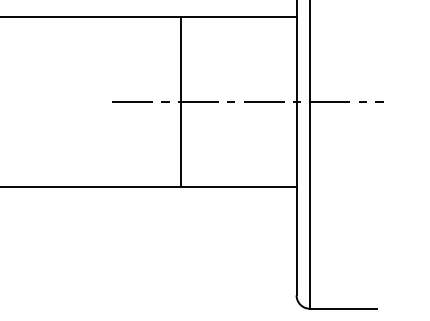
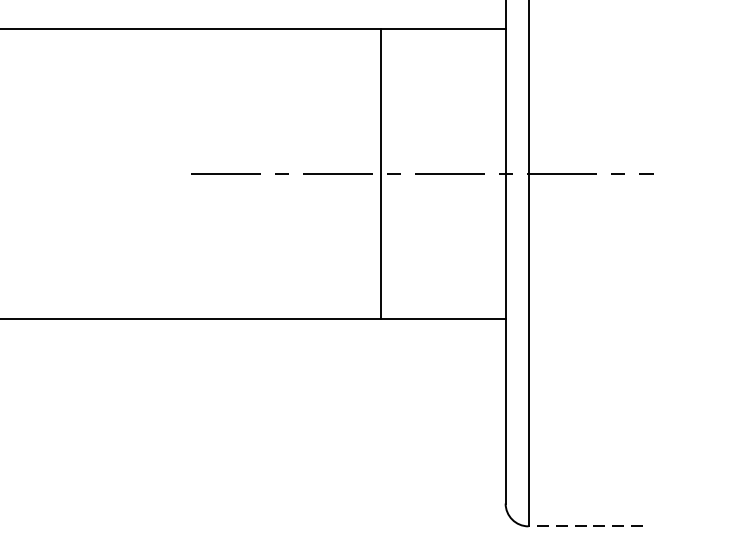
line: (181, 101) -> (380, 172), moved
line: (343, 308) -> (585, 525), solid -> dashed

